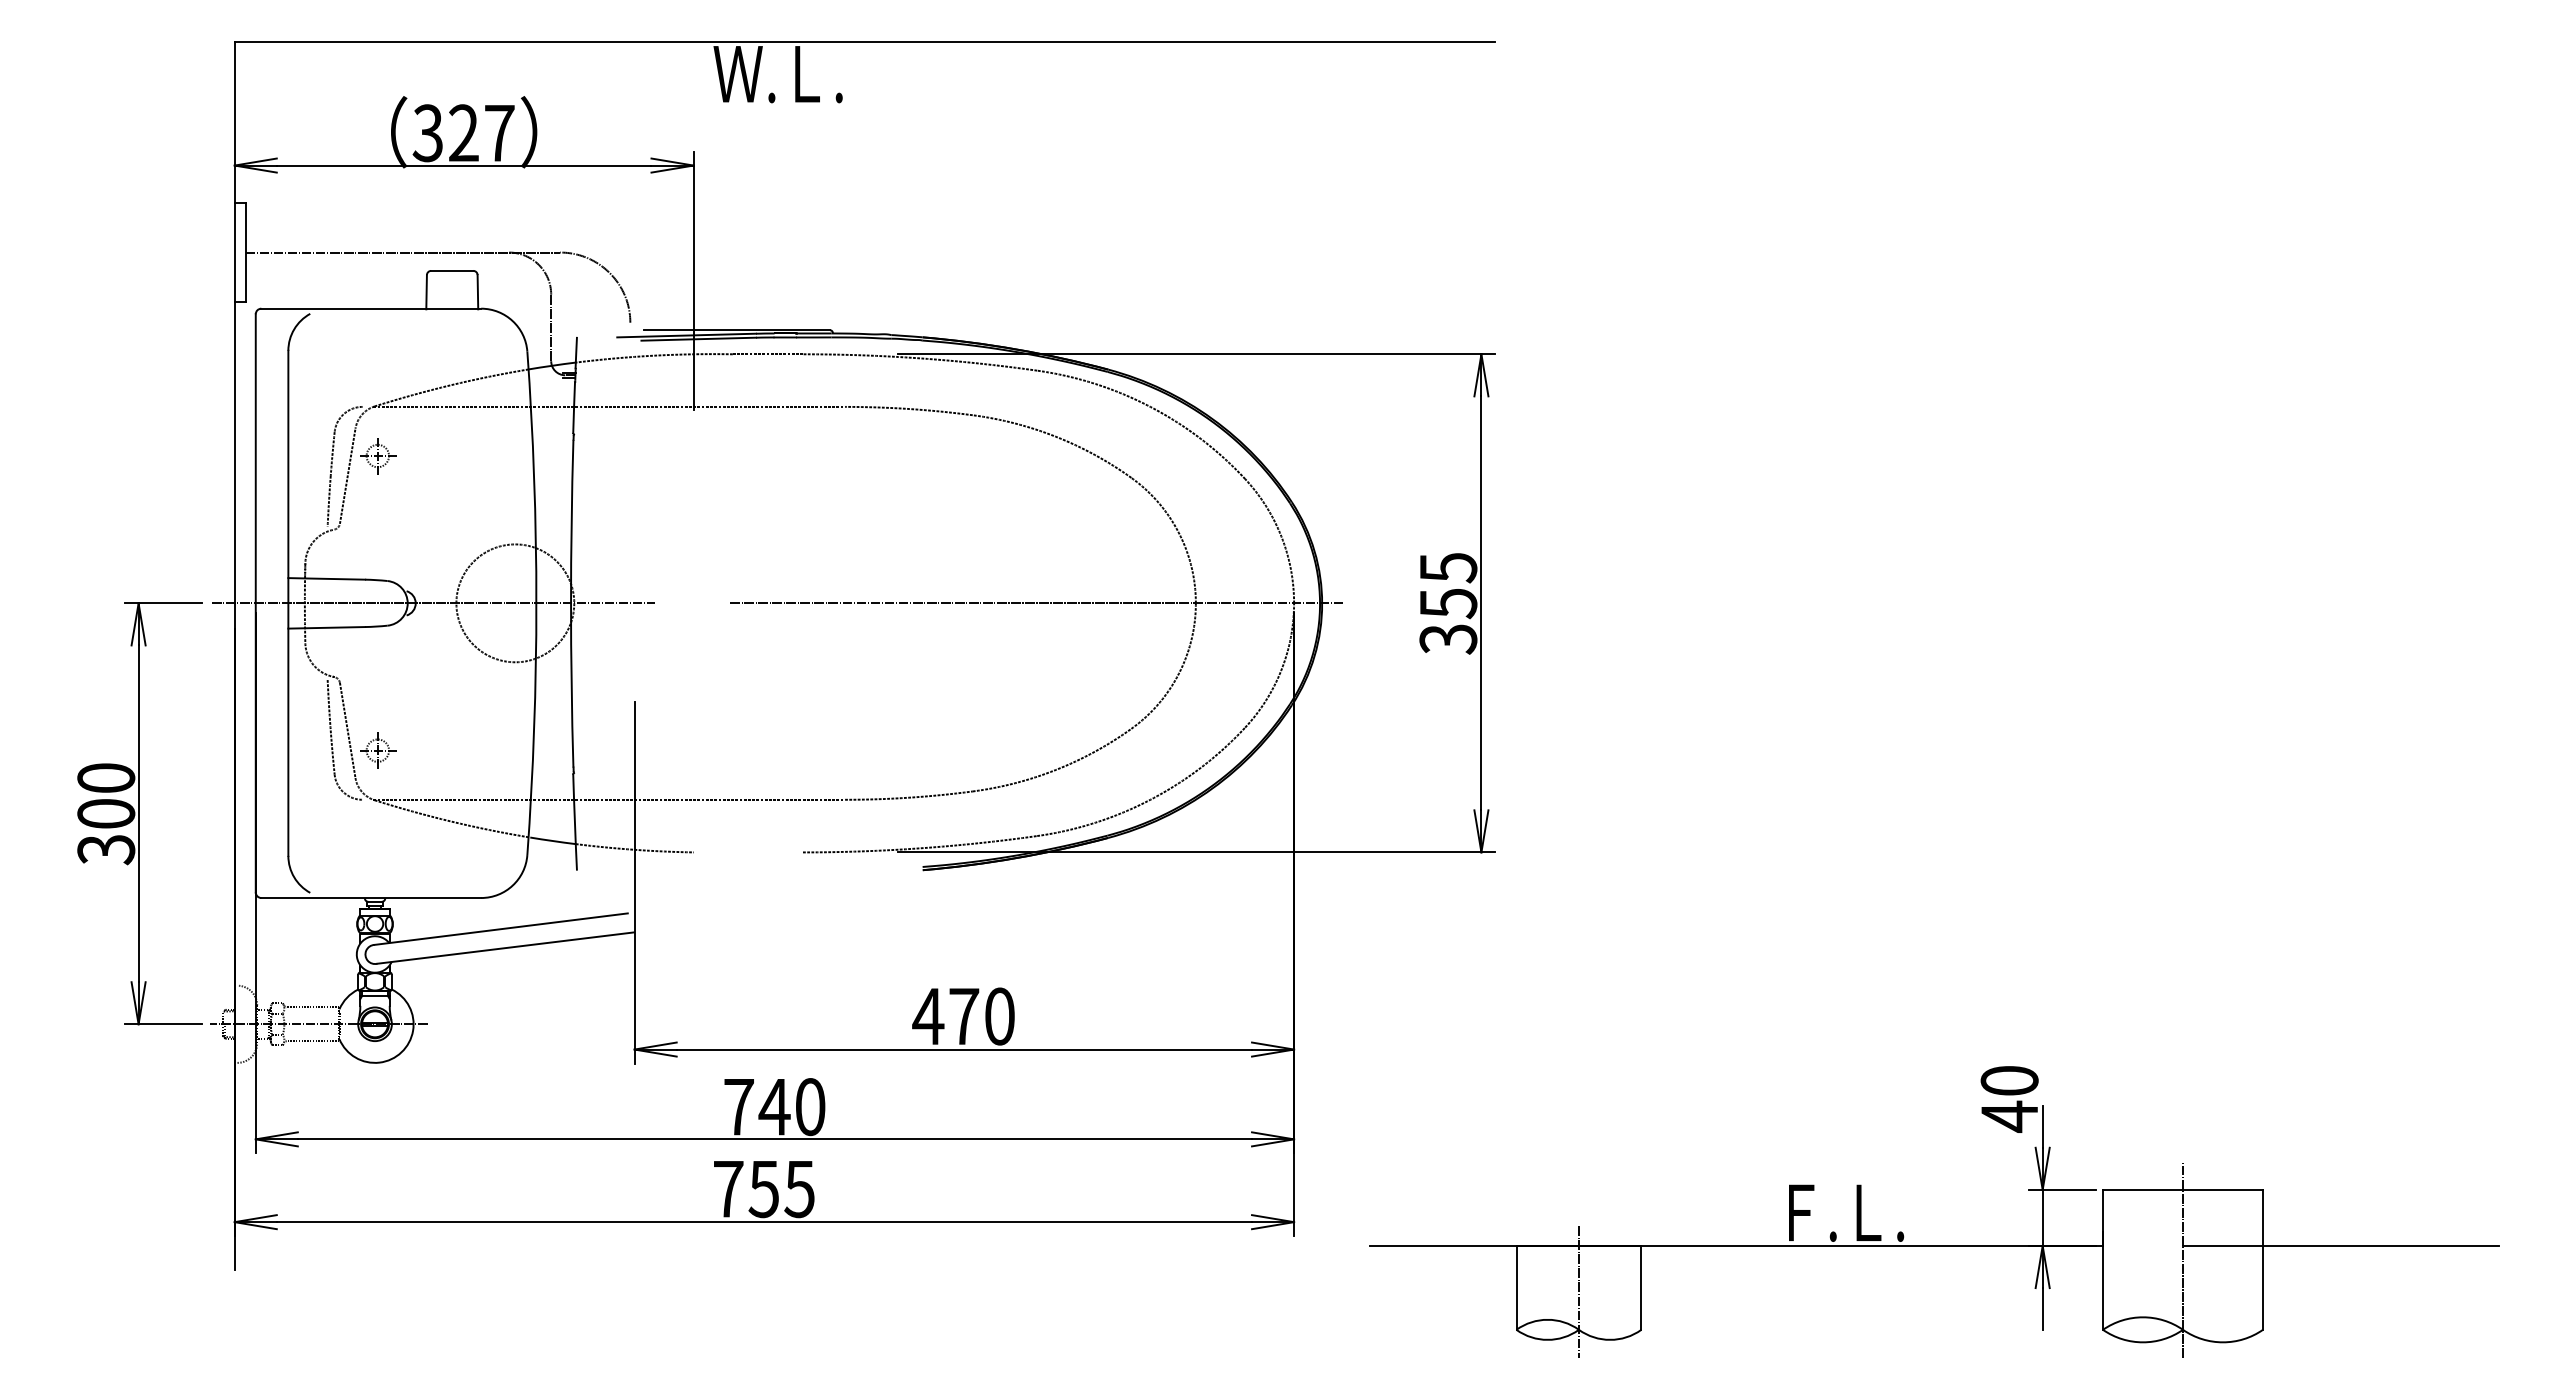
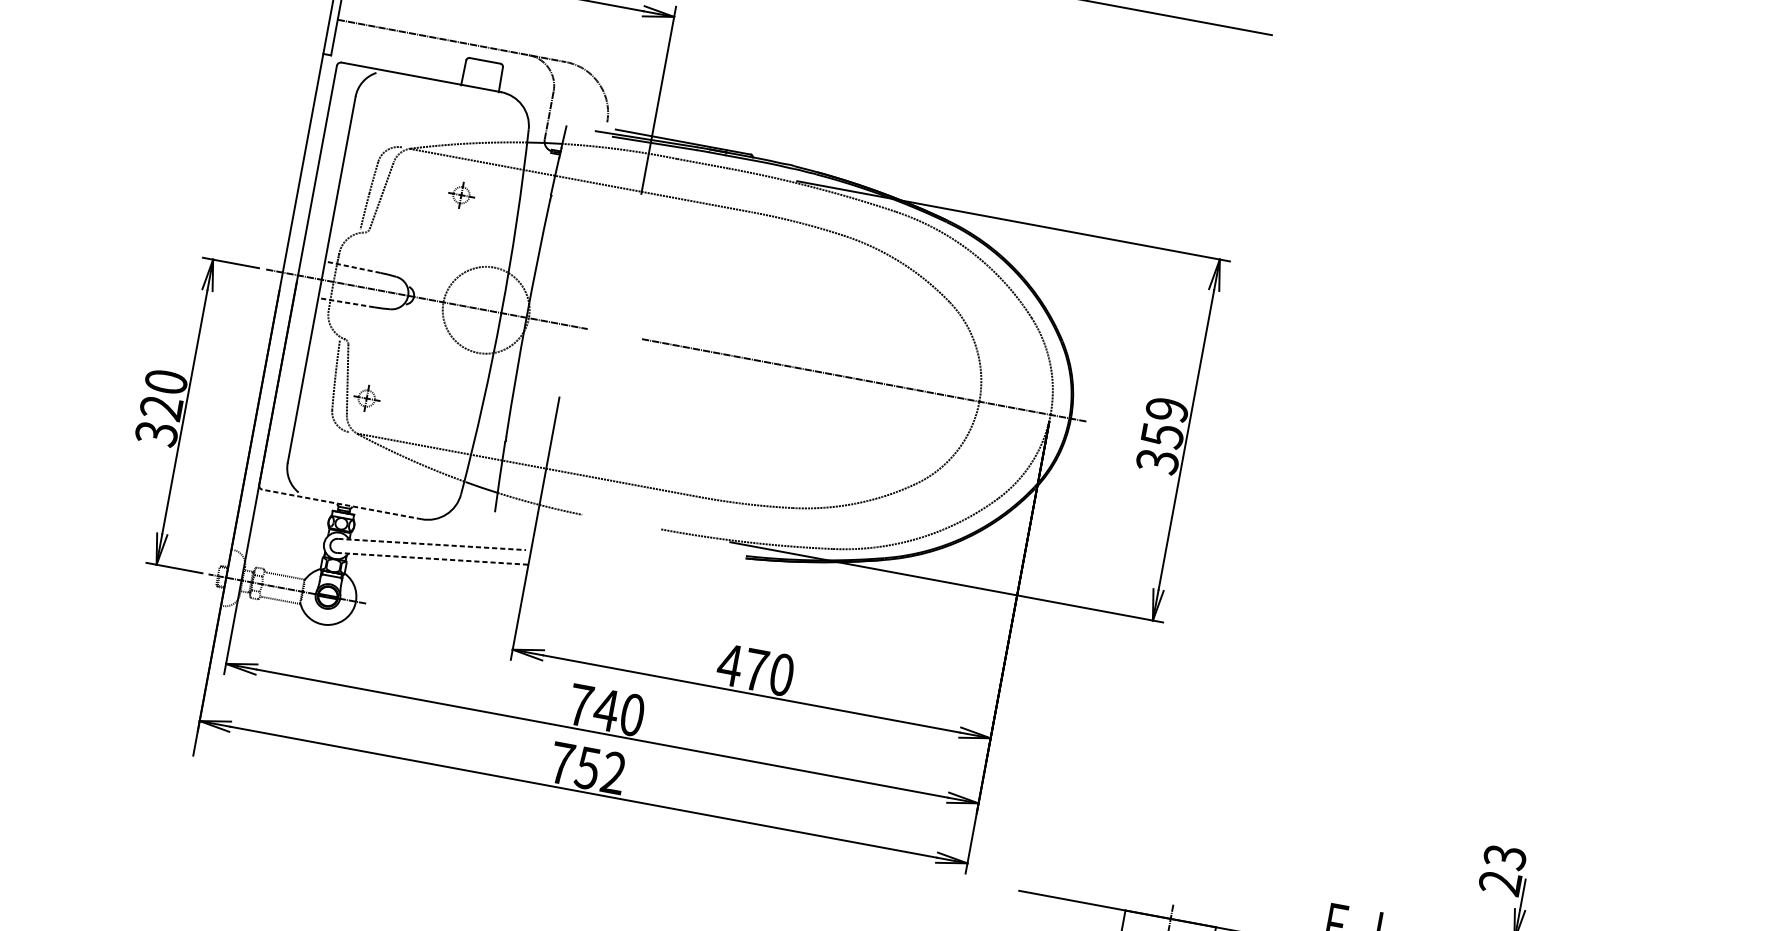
part: (378, 456) -> (461, 195), moved
text: (1448, 568) -> (1167, 410), 355 -> 359
line: (326, 578) -> (352, 266), solid -> dashed
line: (326, 627) -> (346, 302), solid -> dashed
text: (106, 813) -> (161, 407), 300 -> 320
line: (371, 898) -> (342, 504), solid -> dashed
line: (501, 929) -> (432, 544), solid -> dashed
line: (505, 948) -> (432, 559), solid -> dashed
text: (2009, 1099) -> (1502, 870), 40 -> 23
text: (799, 1189) -> (613, 773), 755 -> 752

